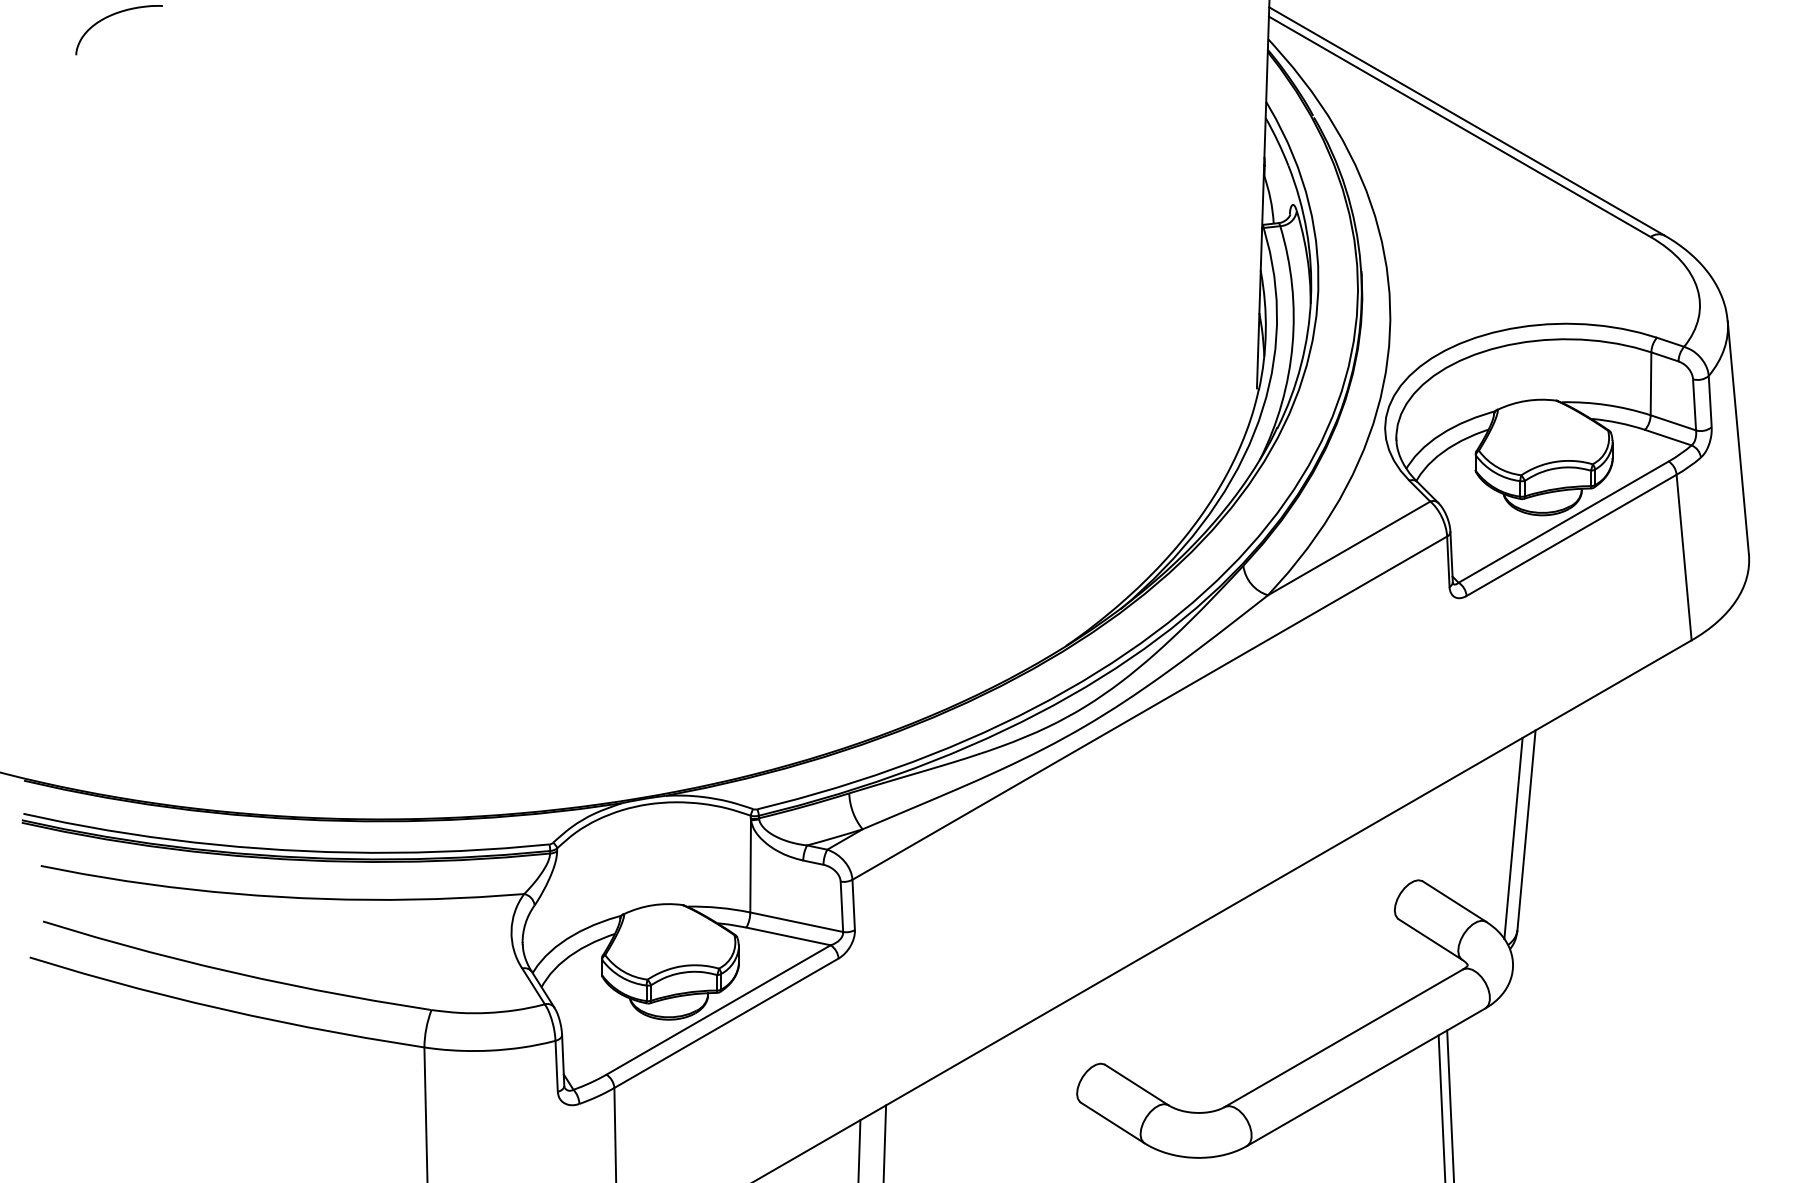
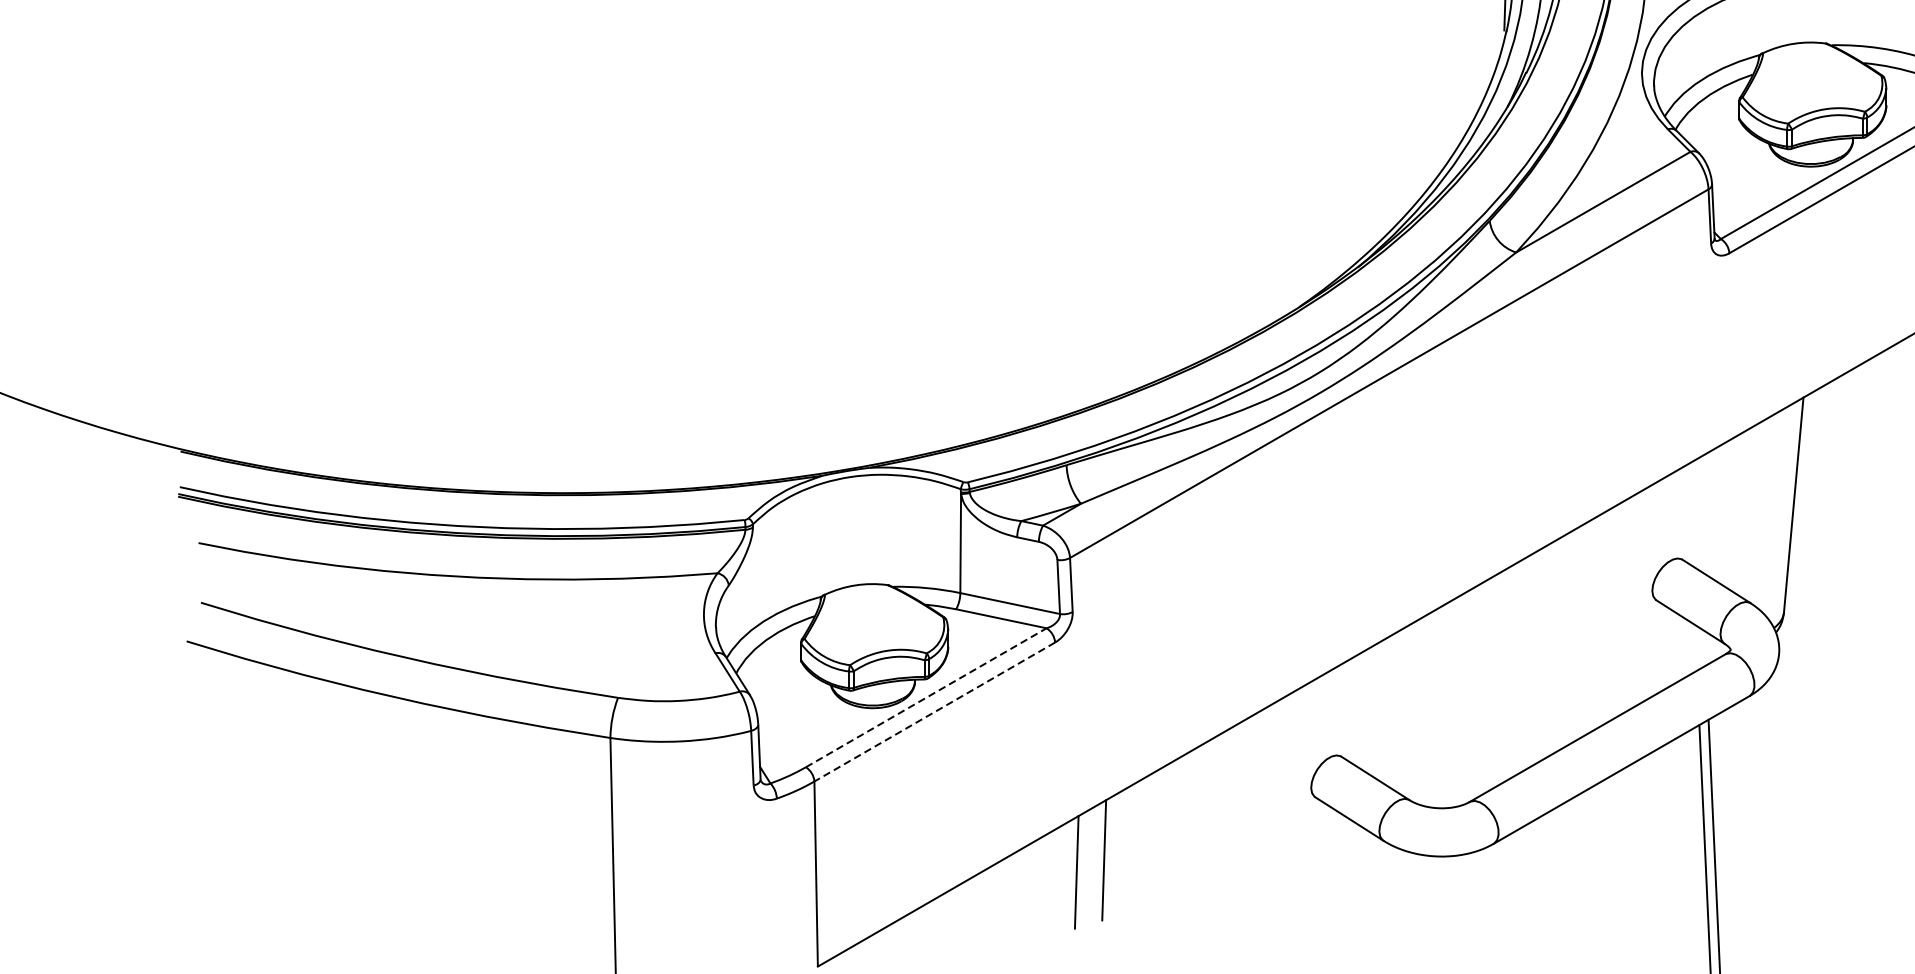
line: (1513, 838) -> (1779, 513), removed
line: (719, 1009) -> (927, 697), solid -> dashed
line: (726, 1023) -> (934, 712), solid -> dashed

